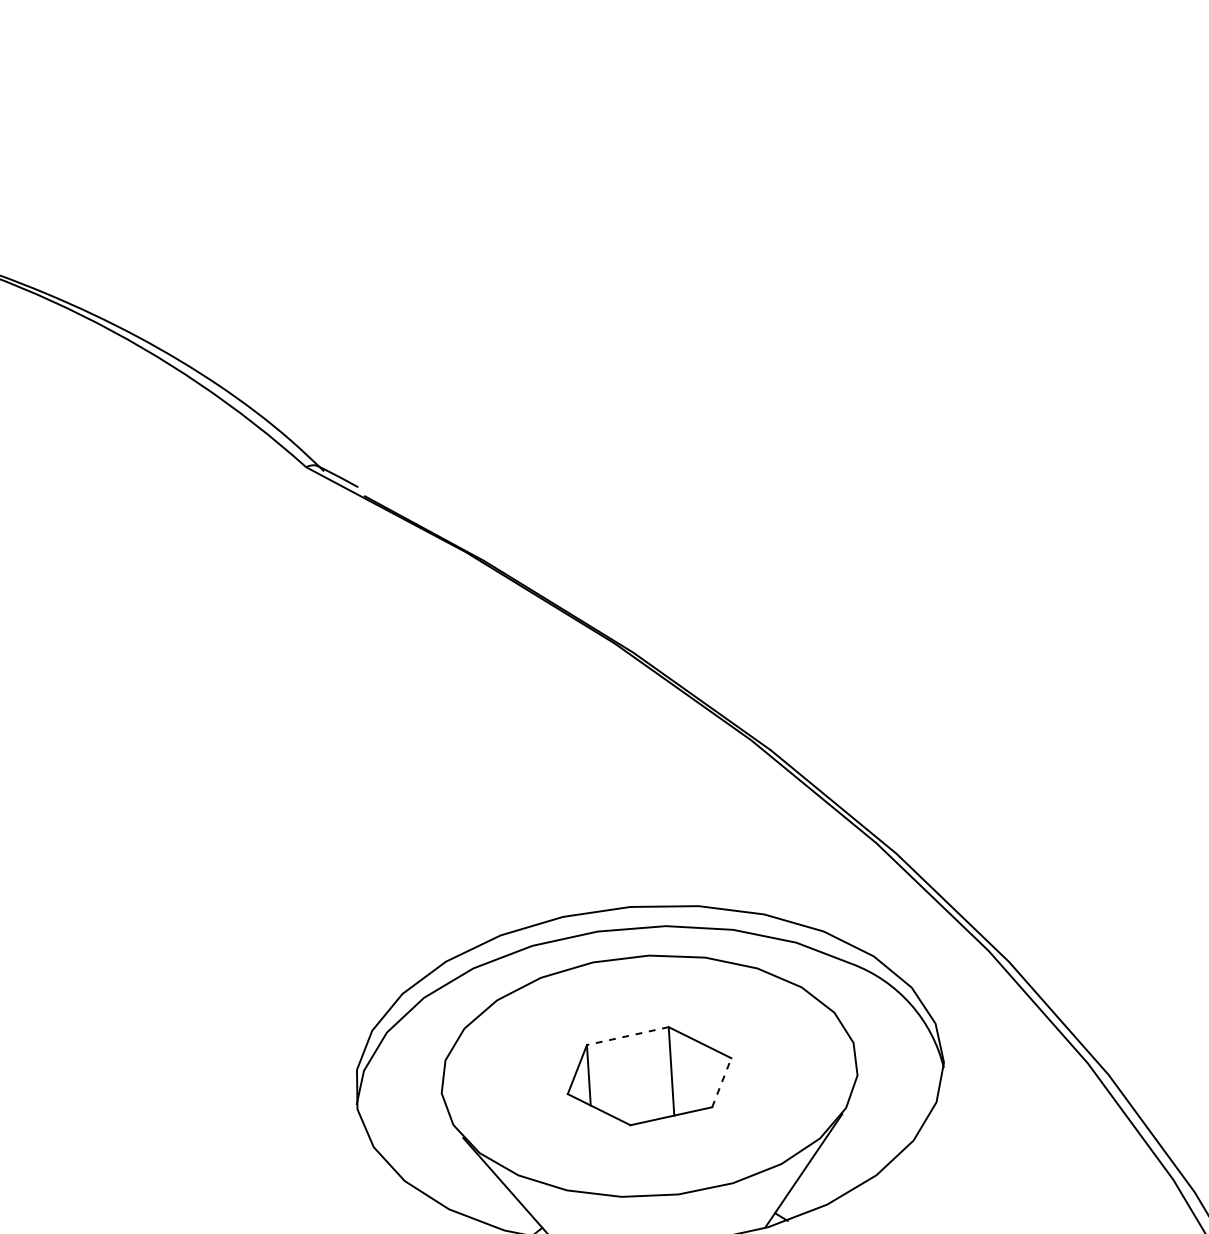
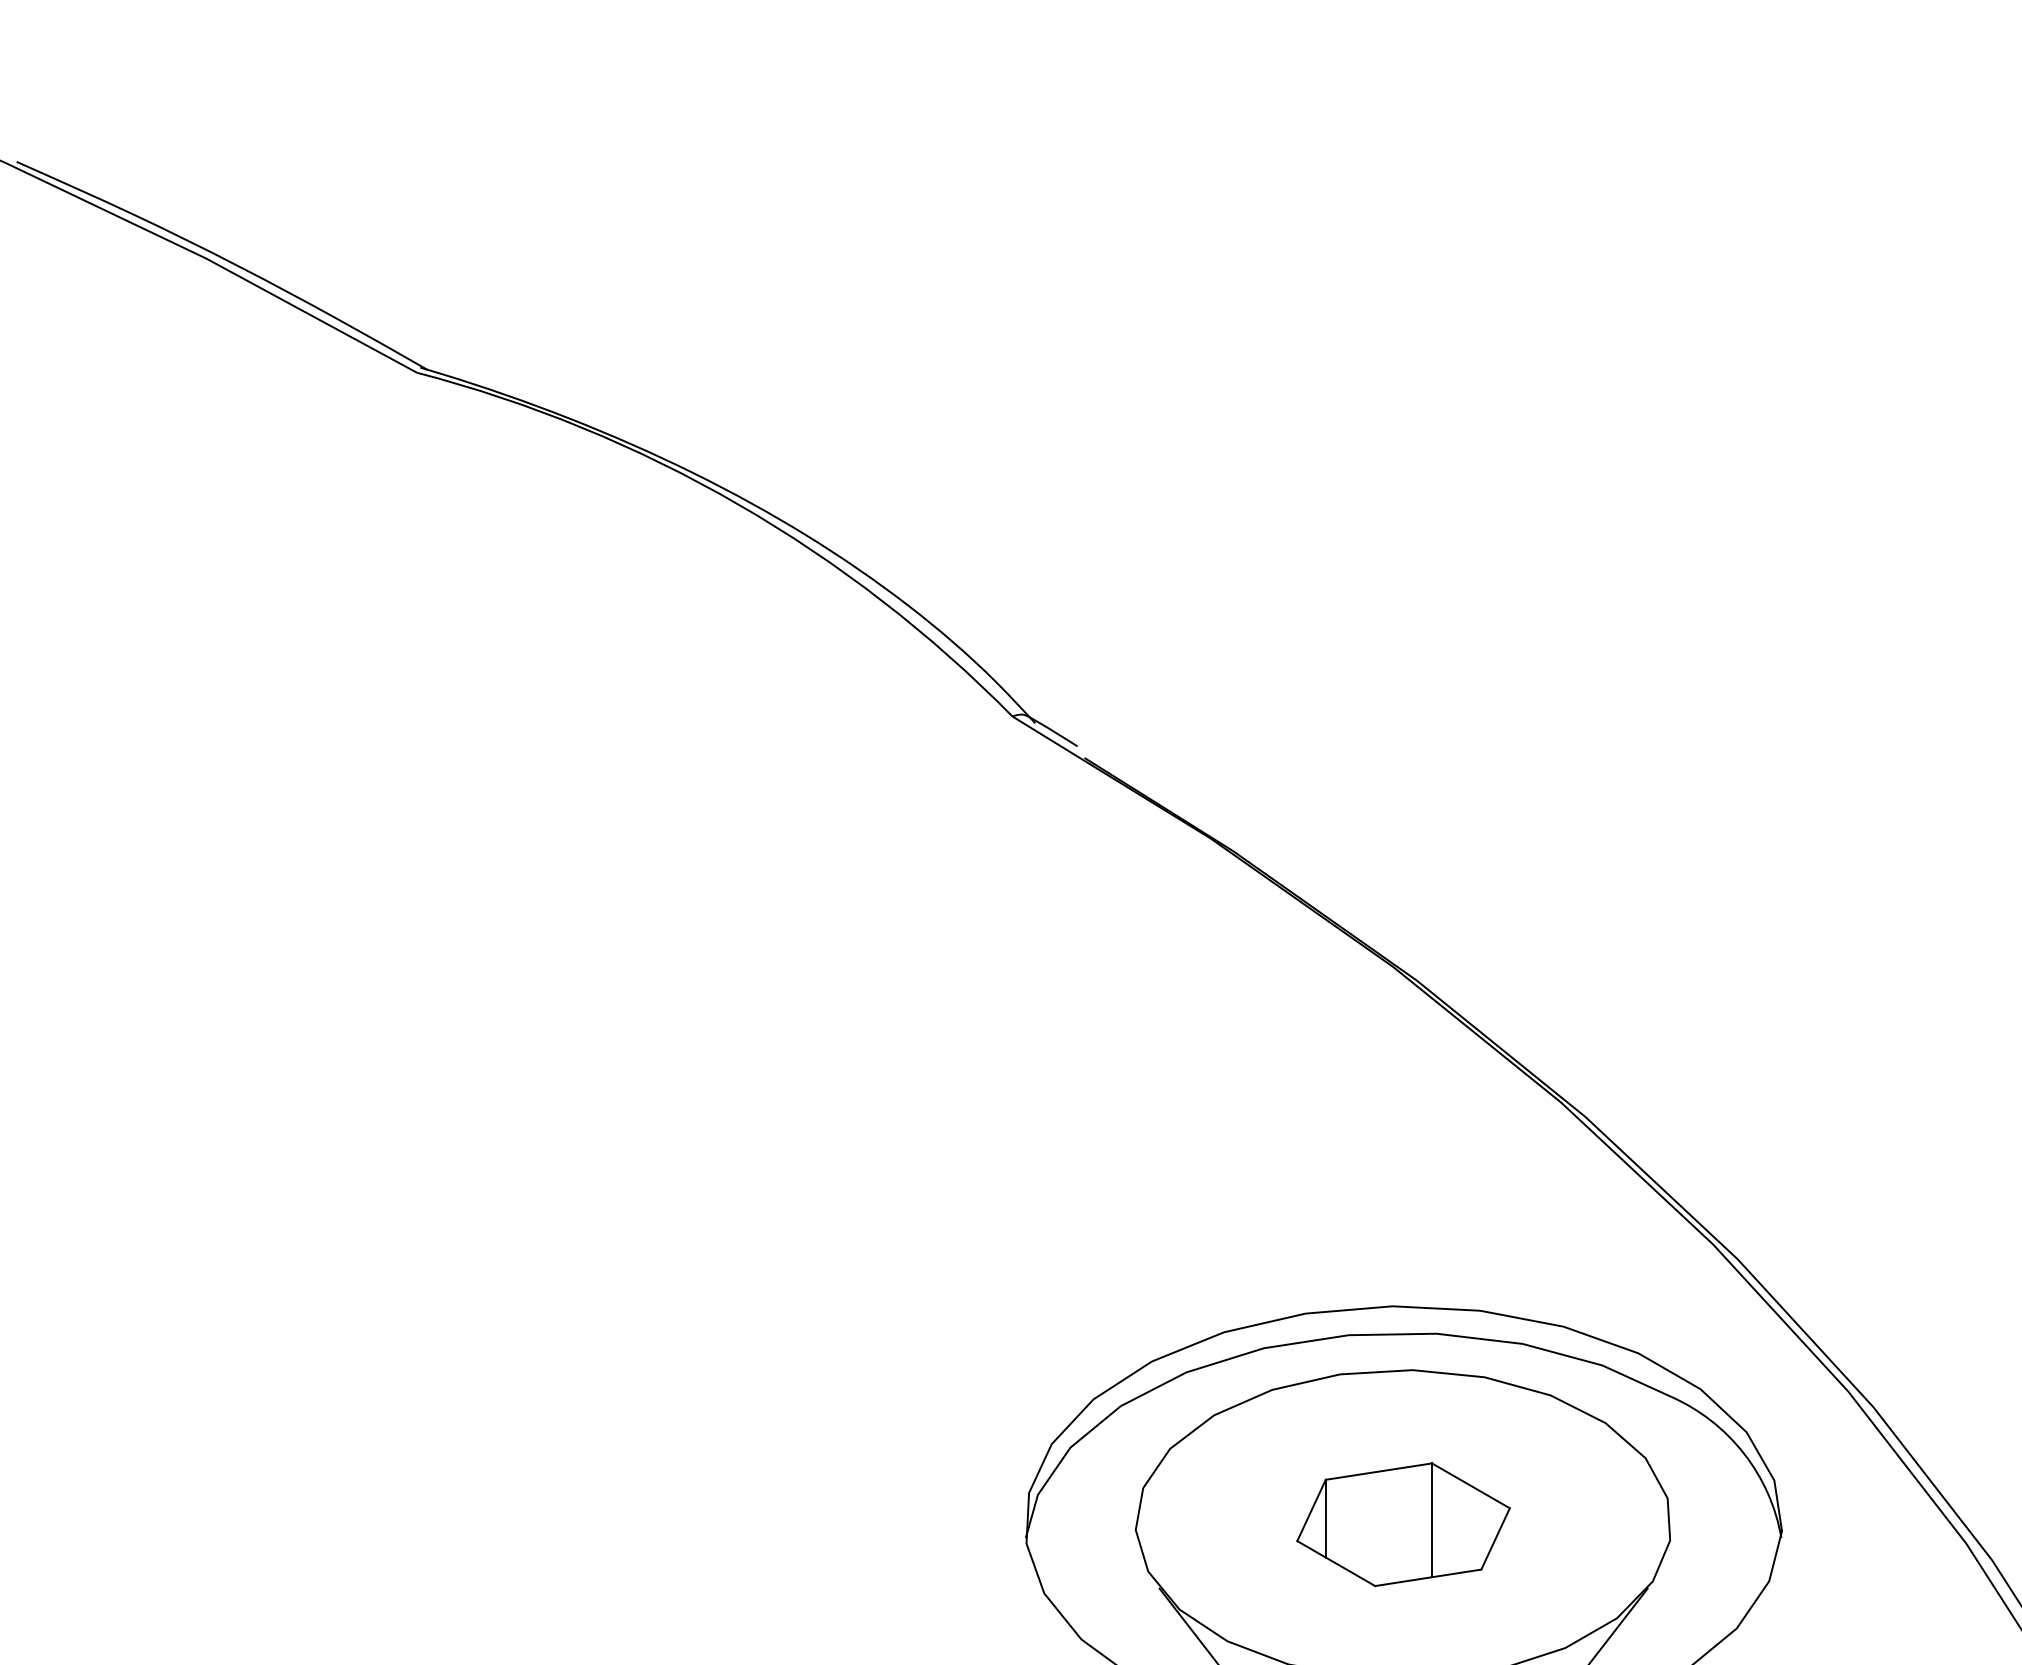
line: (627, 1036) -> (1378, 1471), dashed -> solid
line: (721, 1082) -> (1495, 1538), dashed -> solid

